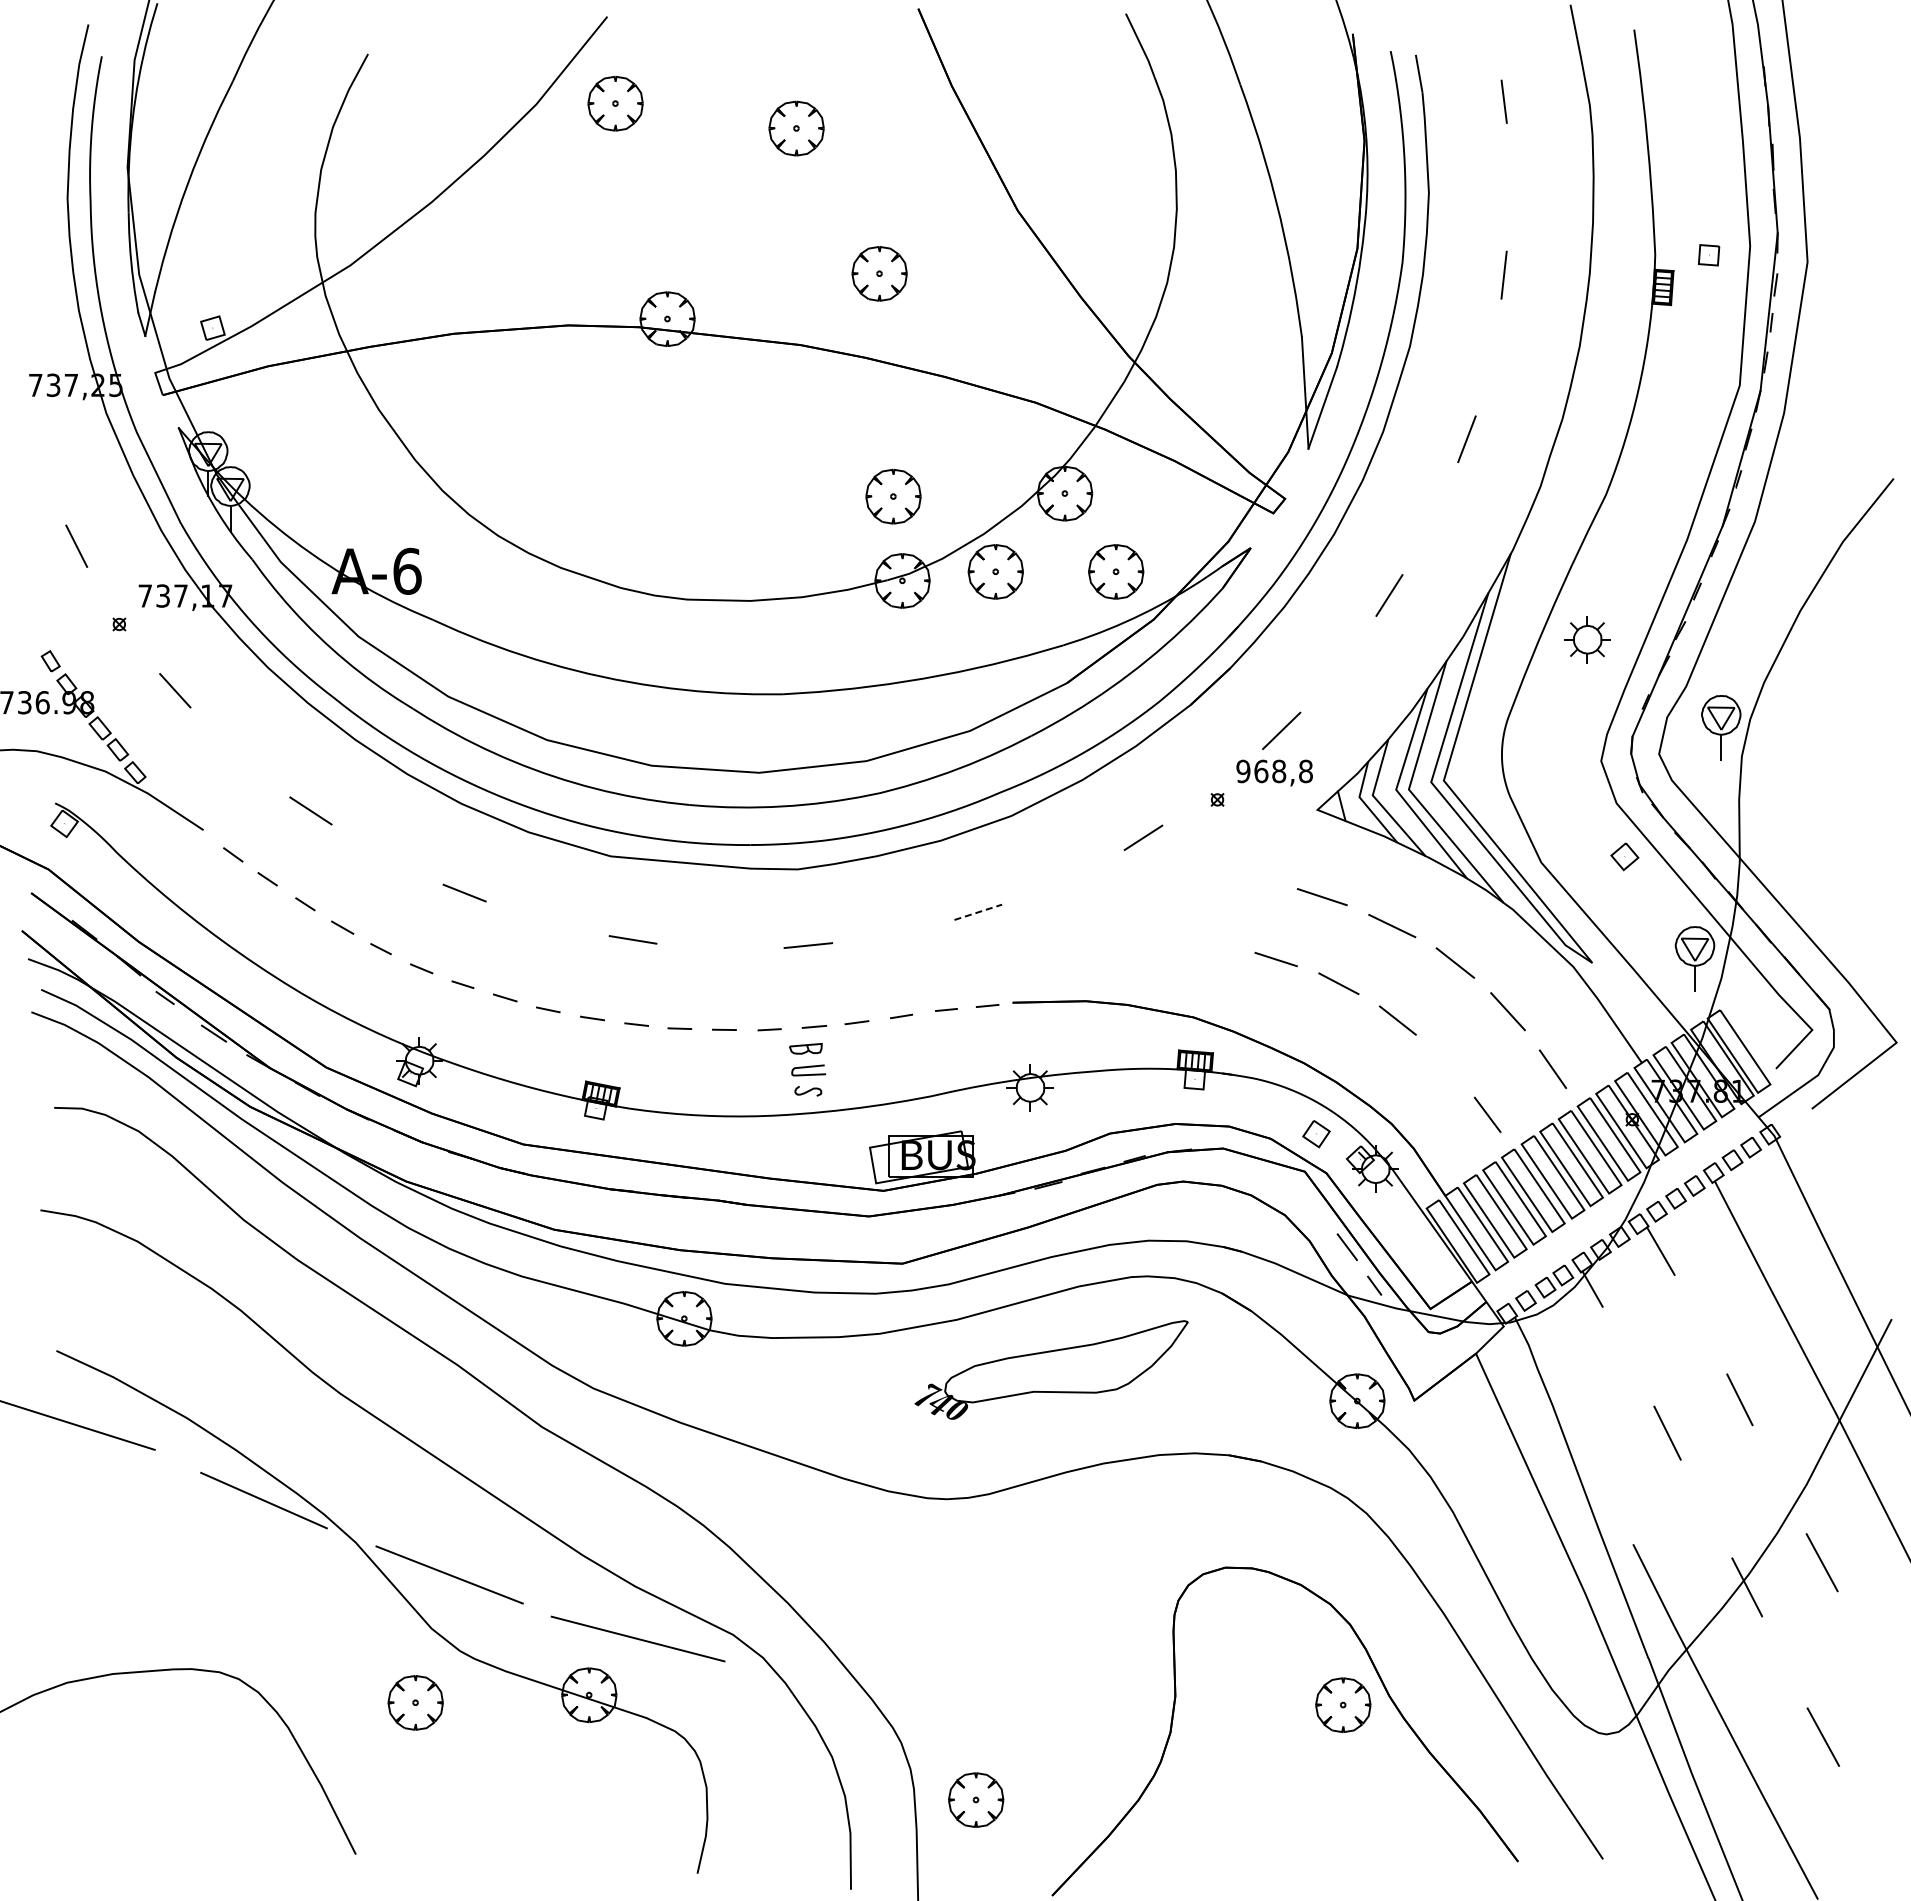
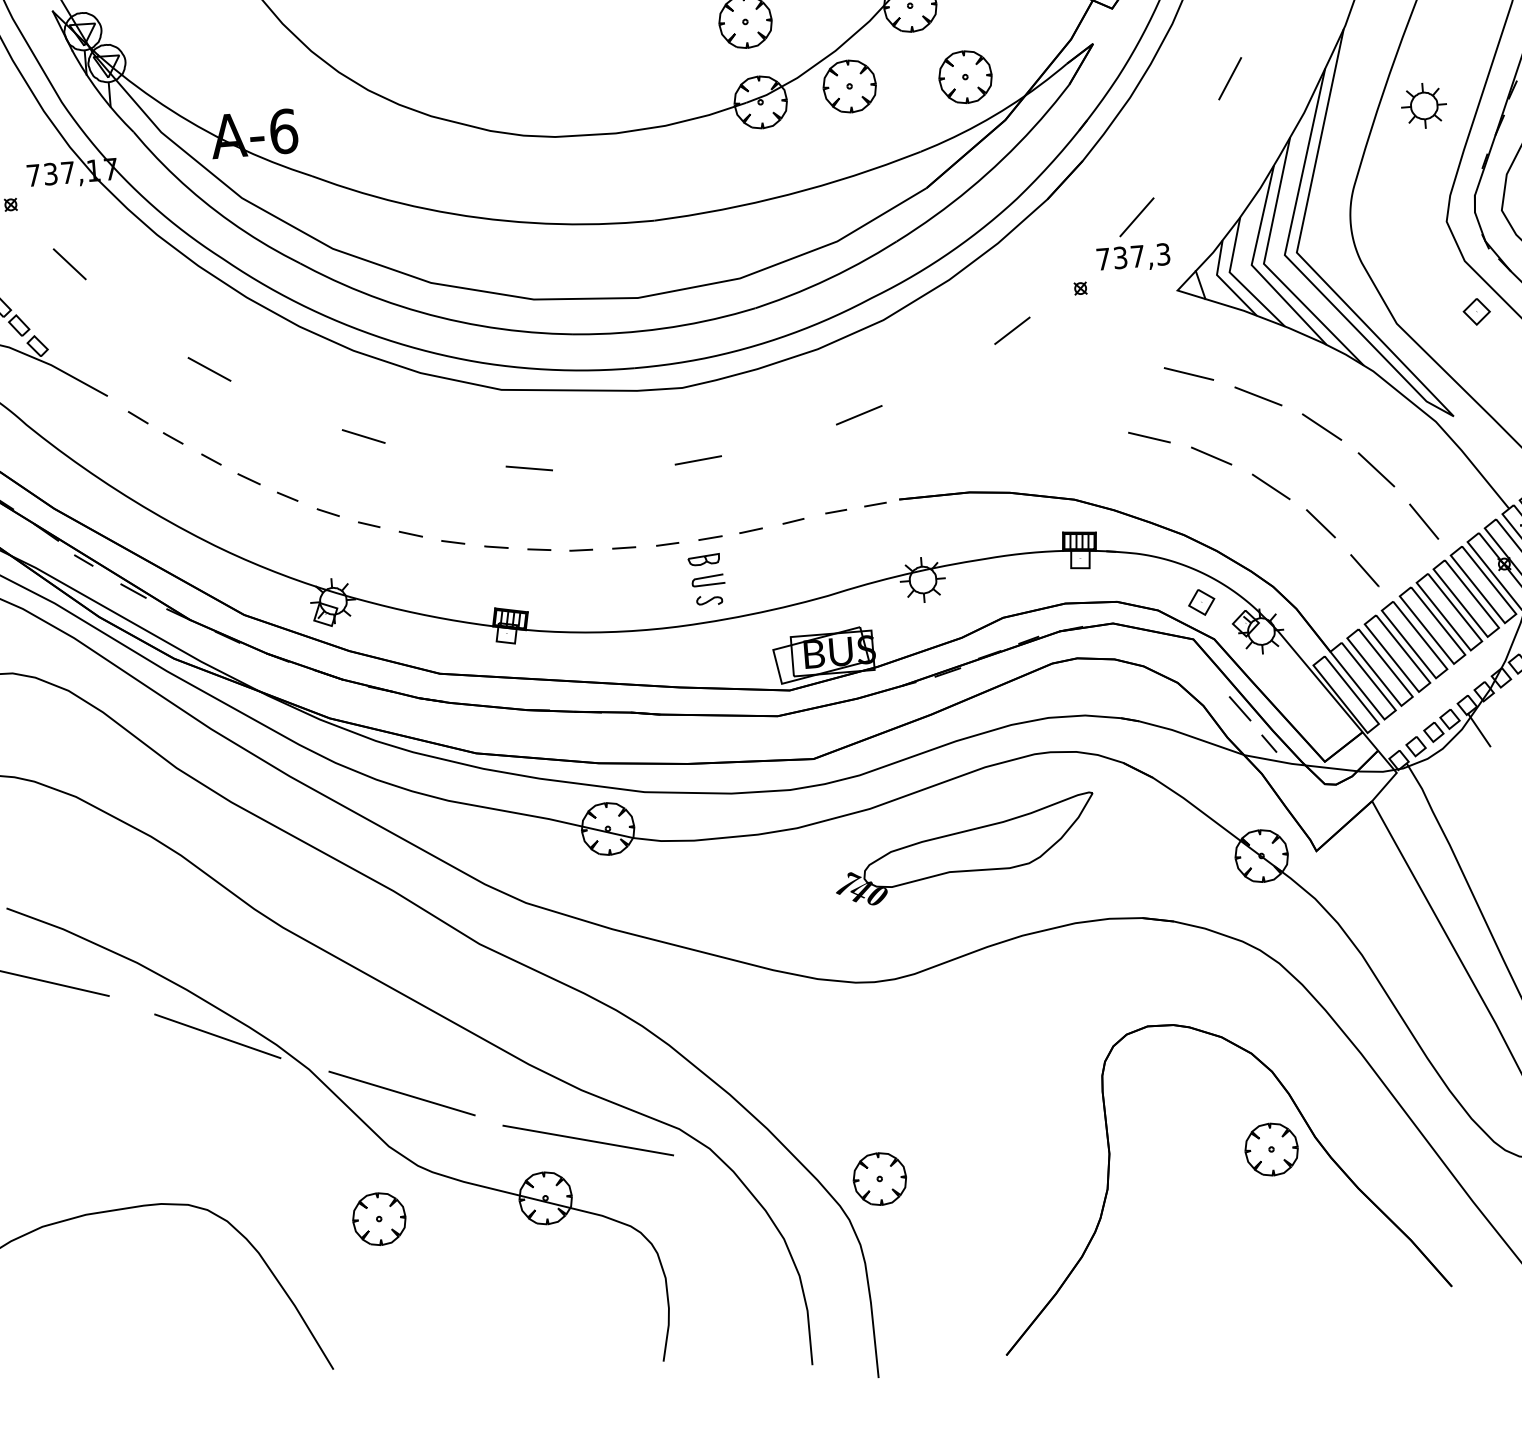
text: (1274, 771) -> (1133, 256), 968,8 -> 737,3
line: (978, 912) -> (859, 415), dashed -> solid
line: (1445, 1062) -> (1320, 523), added
part: (976, 1799) -> (880, 1178), moved

